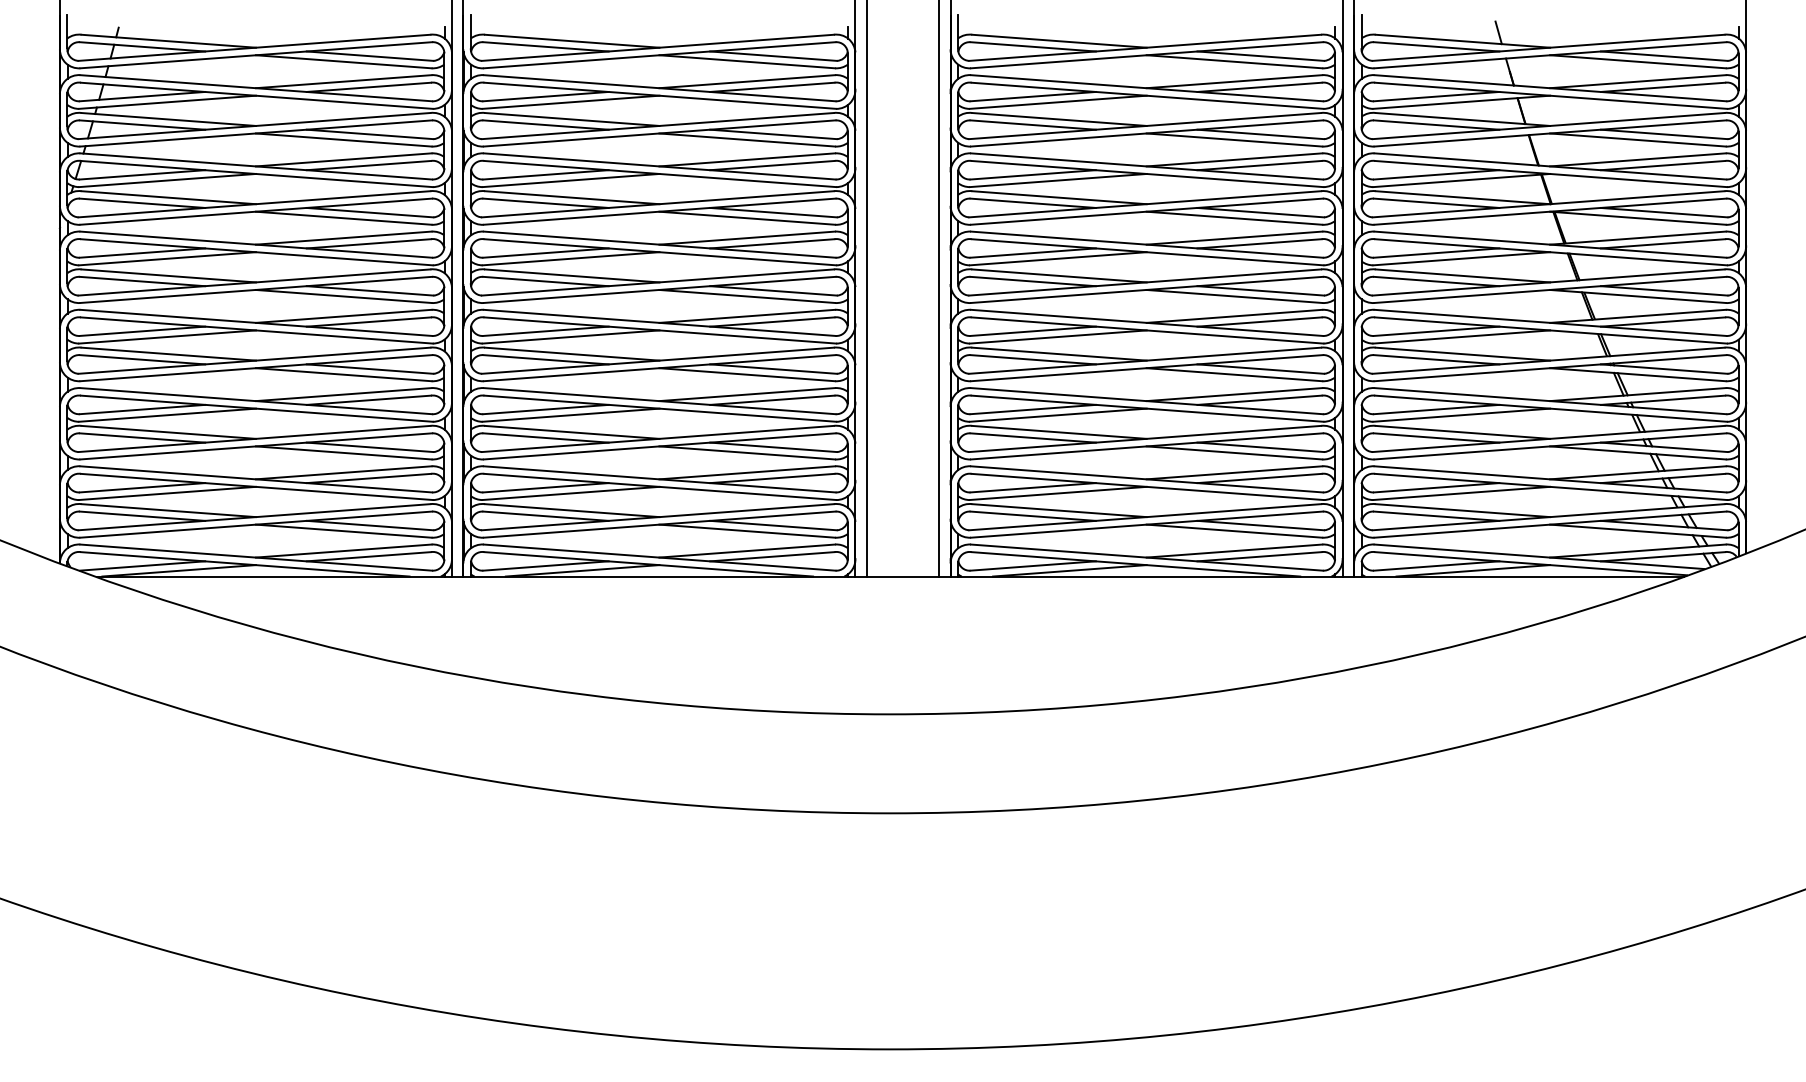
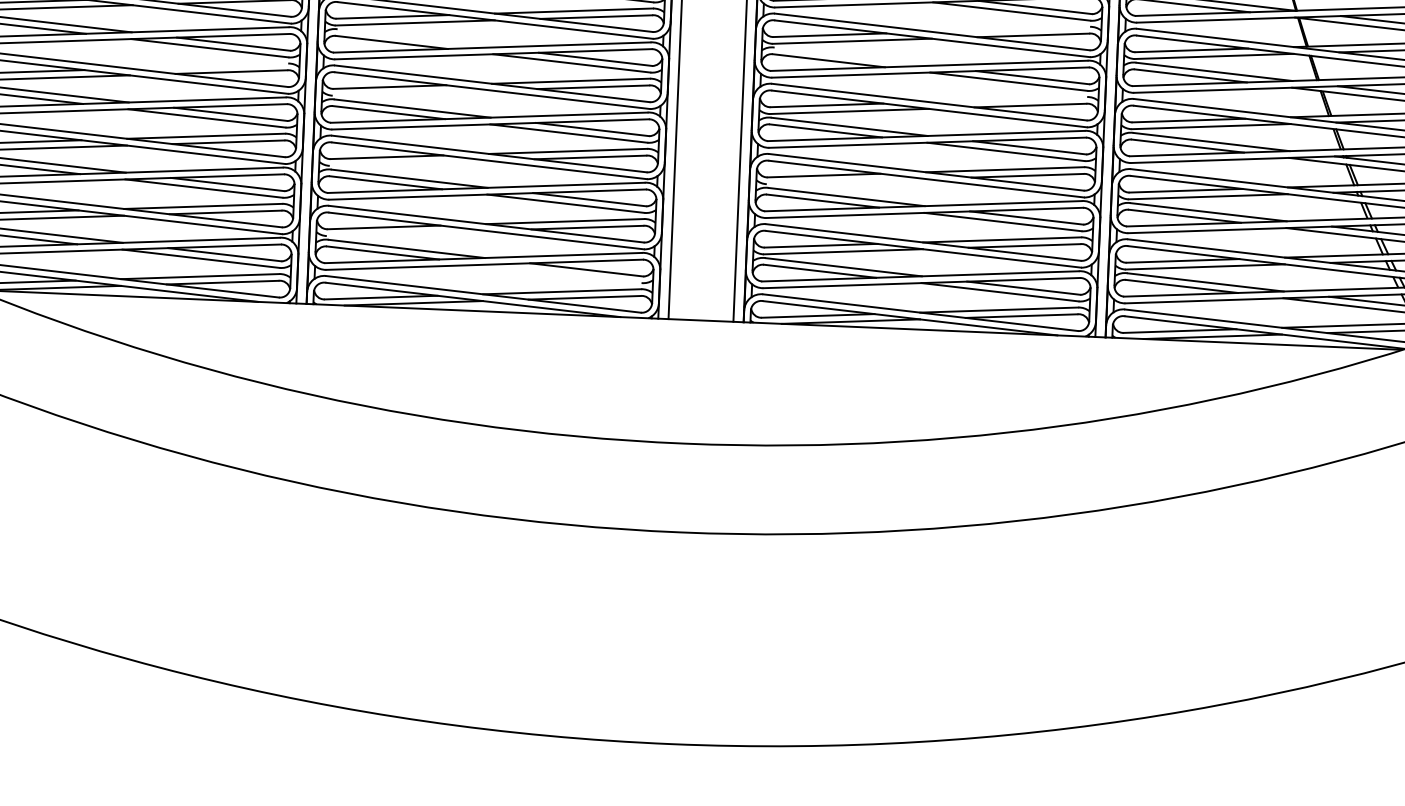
line: (1234, 237) -> (1011, 28), removed
line: (572, 275) -> (415, 38), removed
line: (1059, 275) -> (852, 56), removed
line: (343, 315) -> (208, 65), removed
line: (1234, 315) -> (1008, 98), removed
line: (570, 336) -> (411, 92), removed
line: (570, 414) -> (408, 162), removed
line: (1057, 414) -> (845, 180), removed
line: (570, 493) -> (405, 233), removed
line: (747, 530) -> (563, 273), removed

